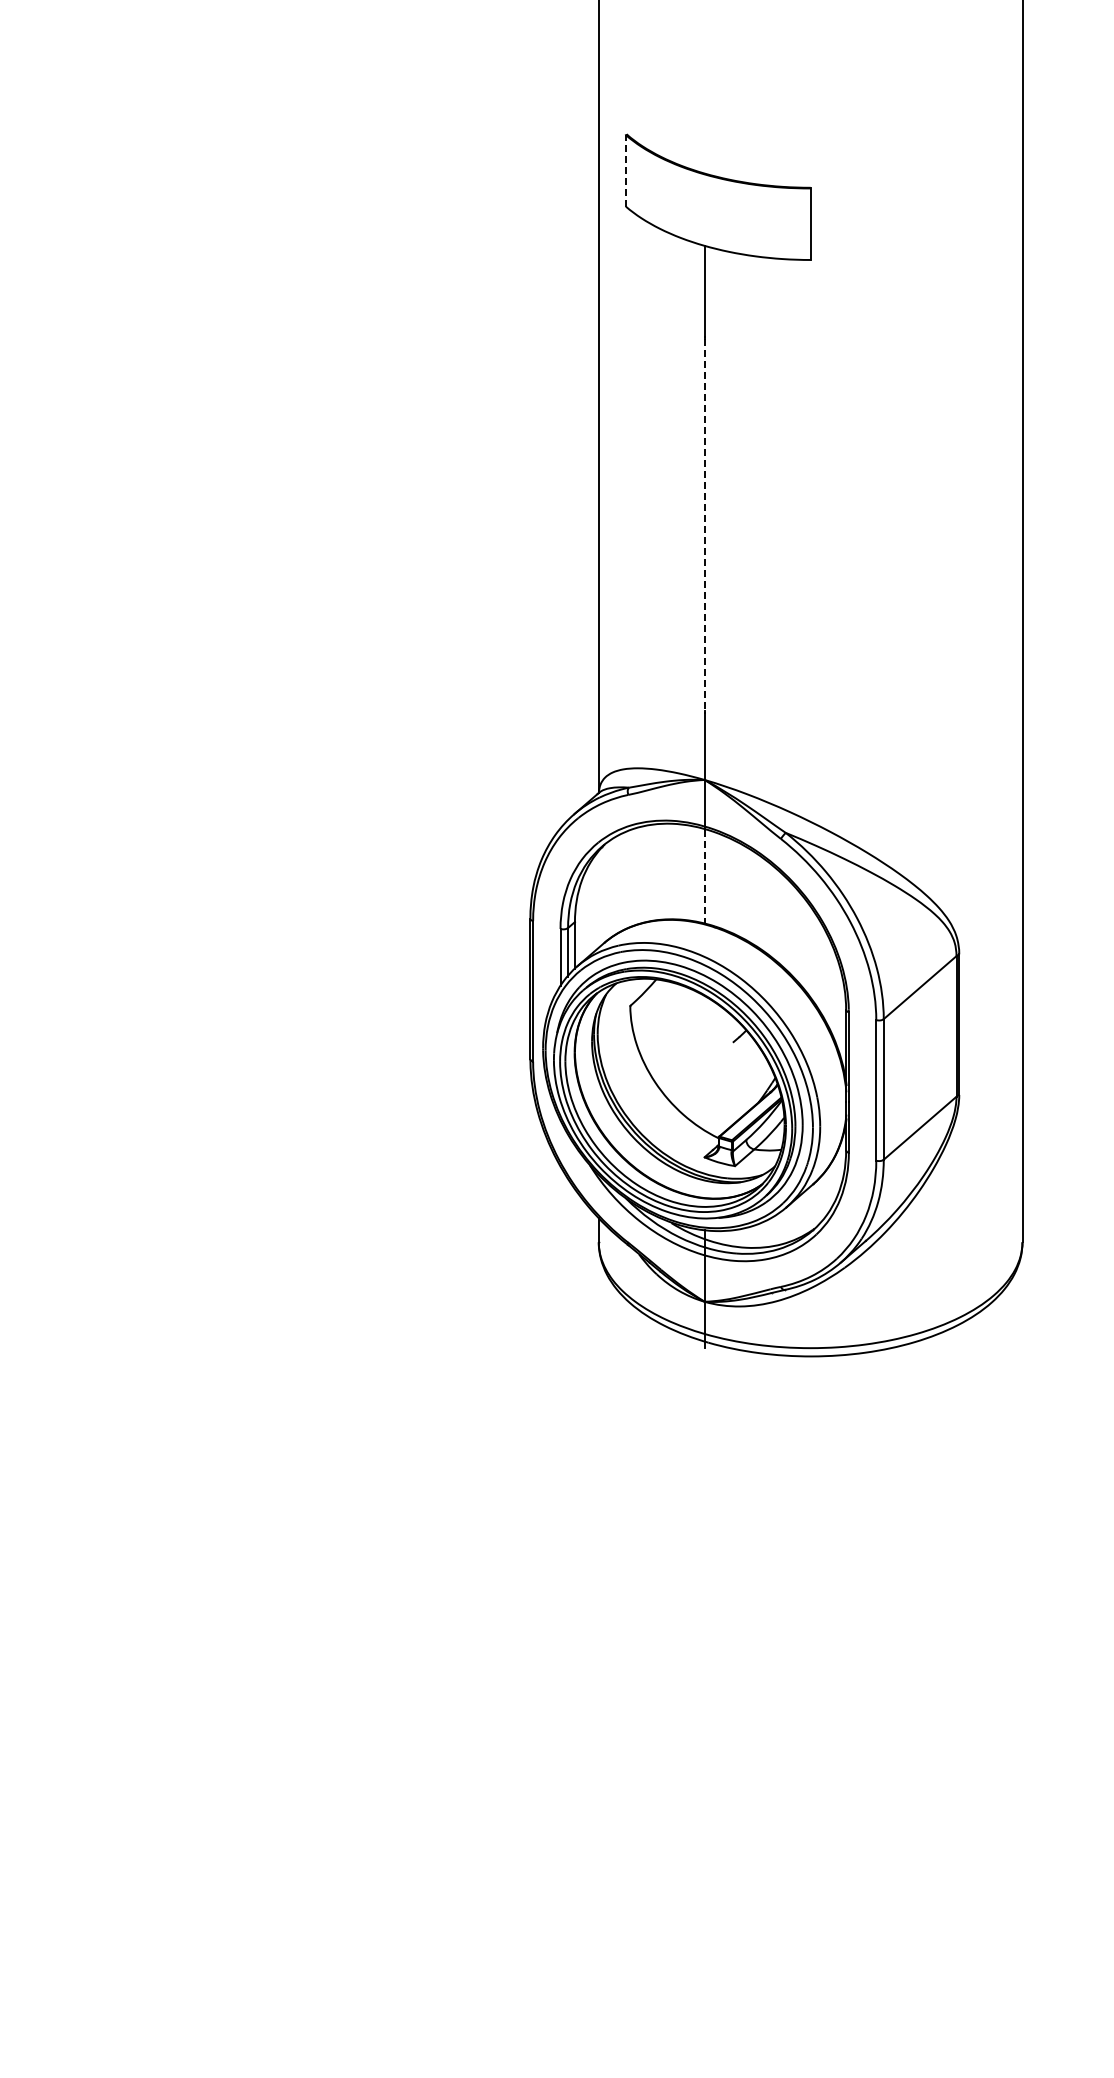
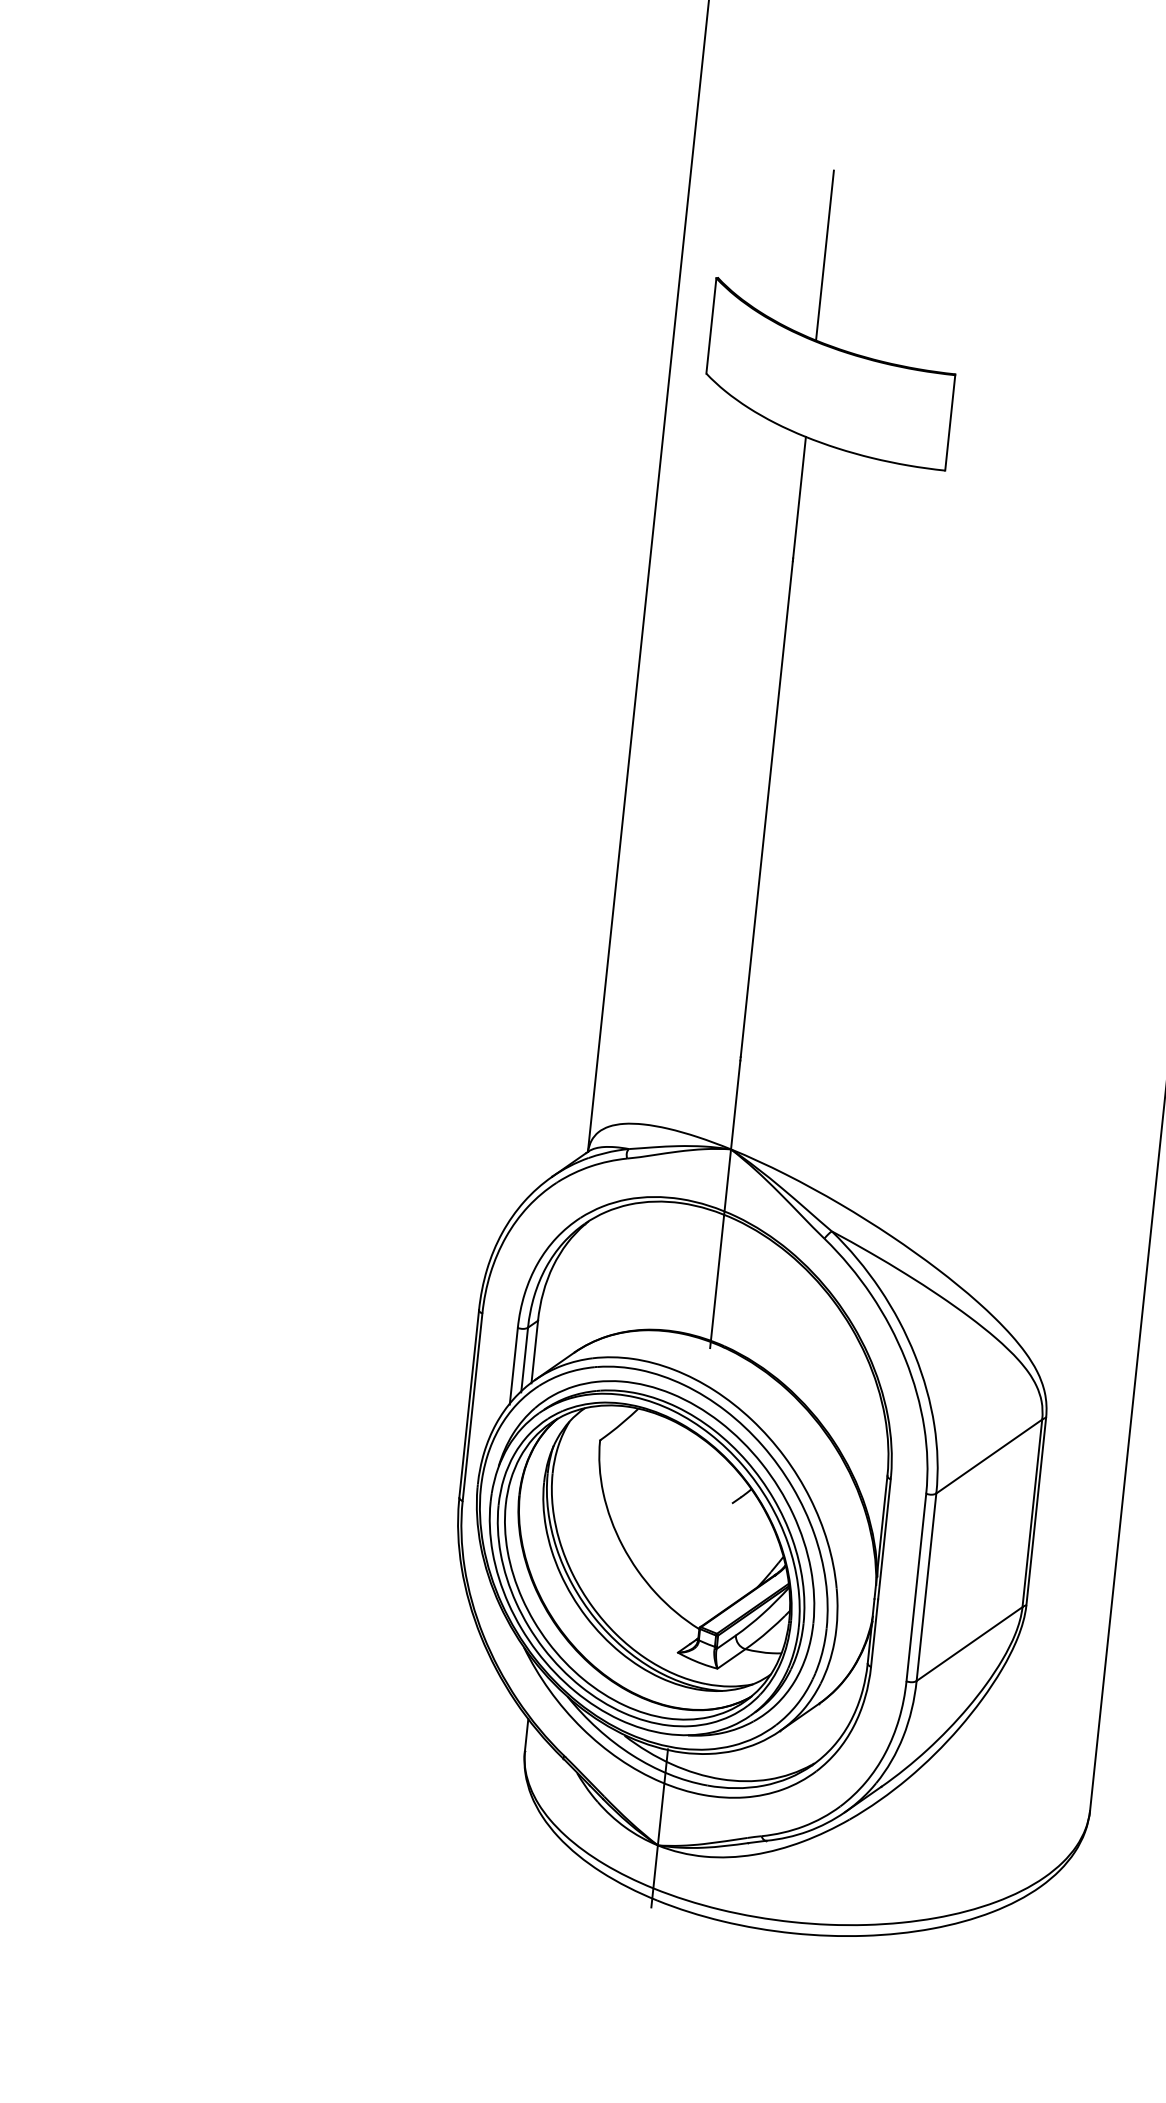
line: (704, 109) -> (824, 255), added
line: (625, 170) -> (710, 325), dashed -> solid
line: (704, 524) -> (766, 808), dashed -> solid
line: (704, 879) -> (716, 1282), dashed -> solid

